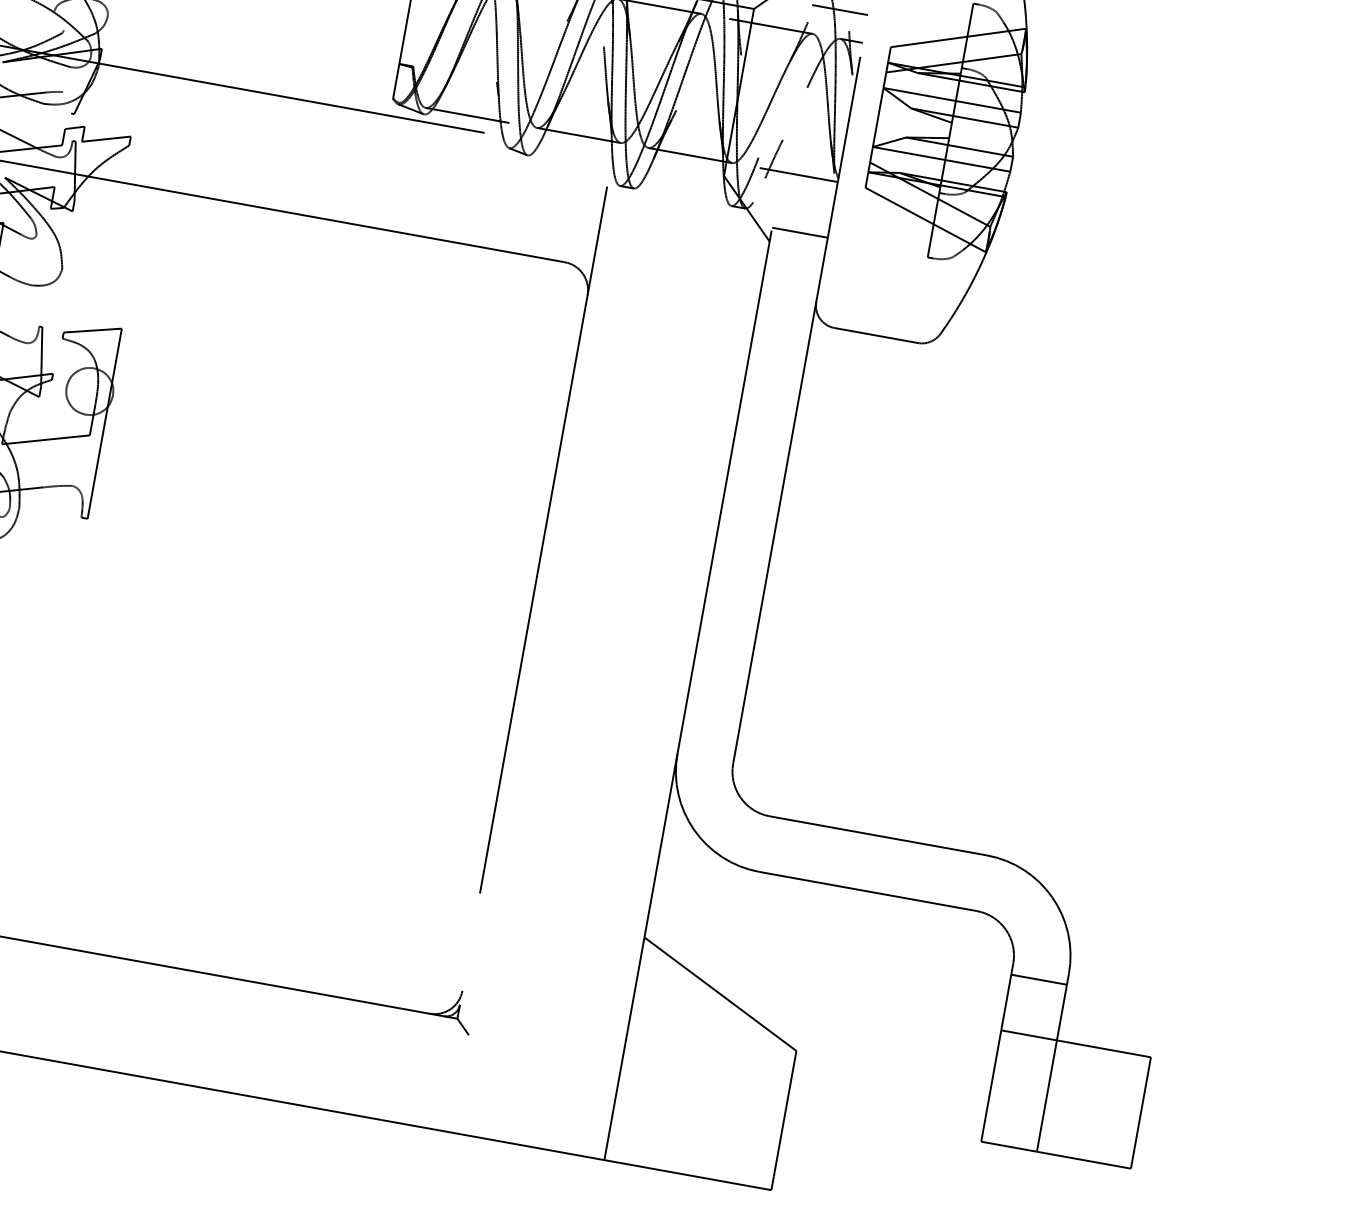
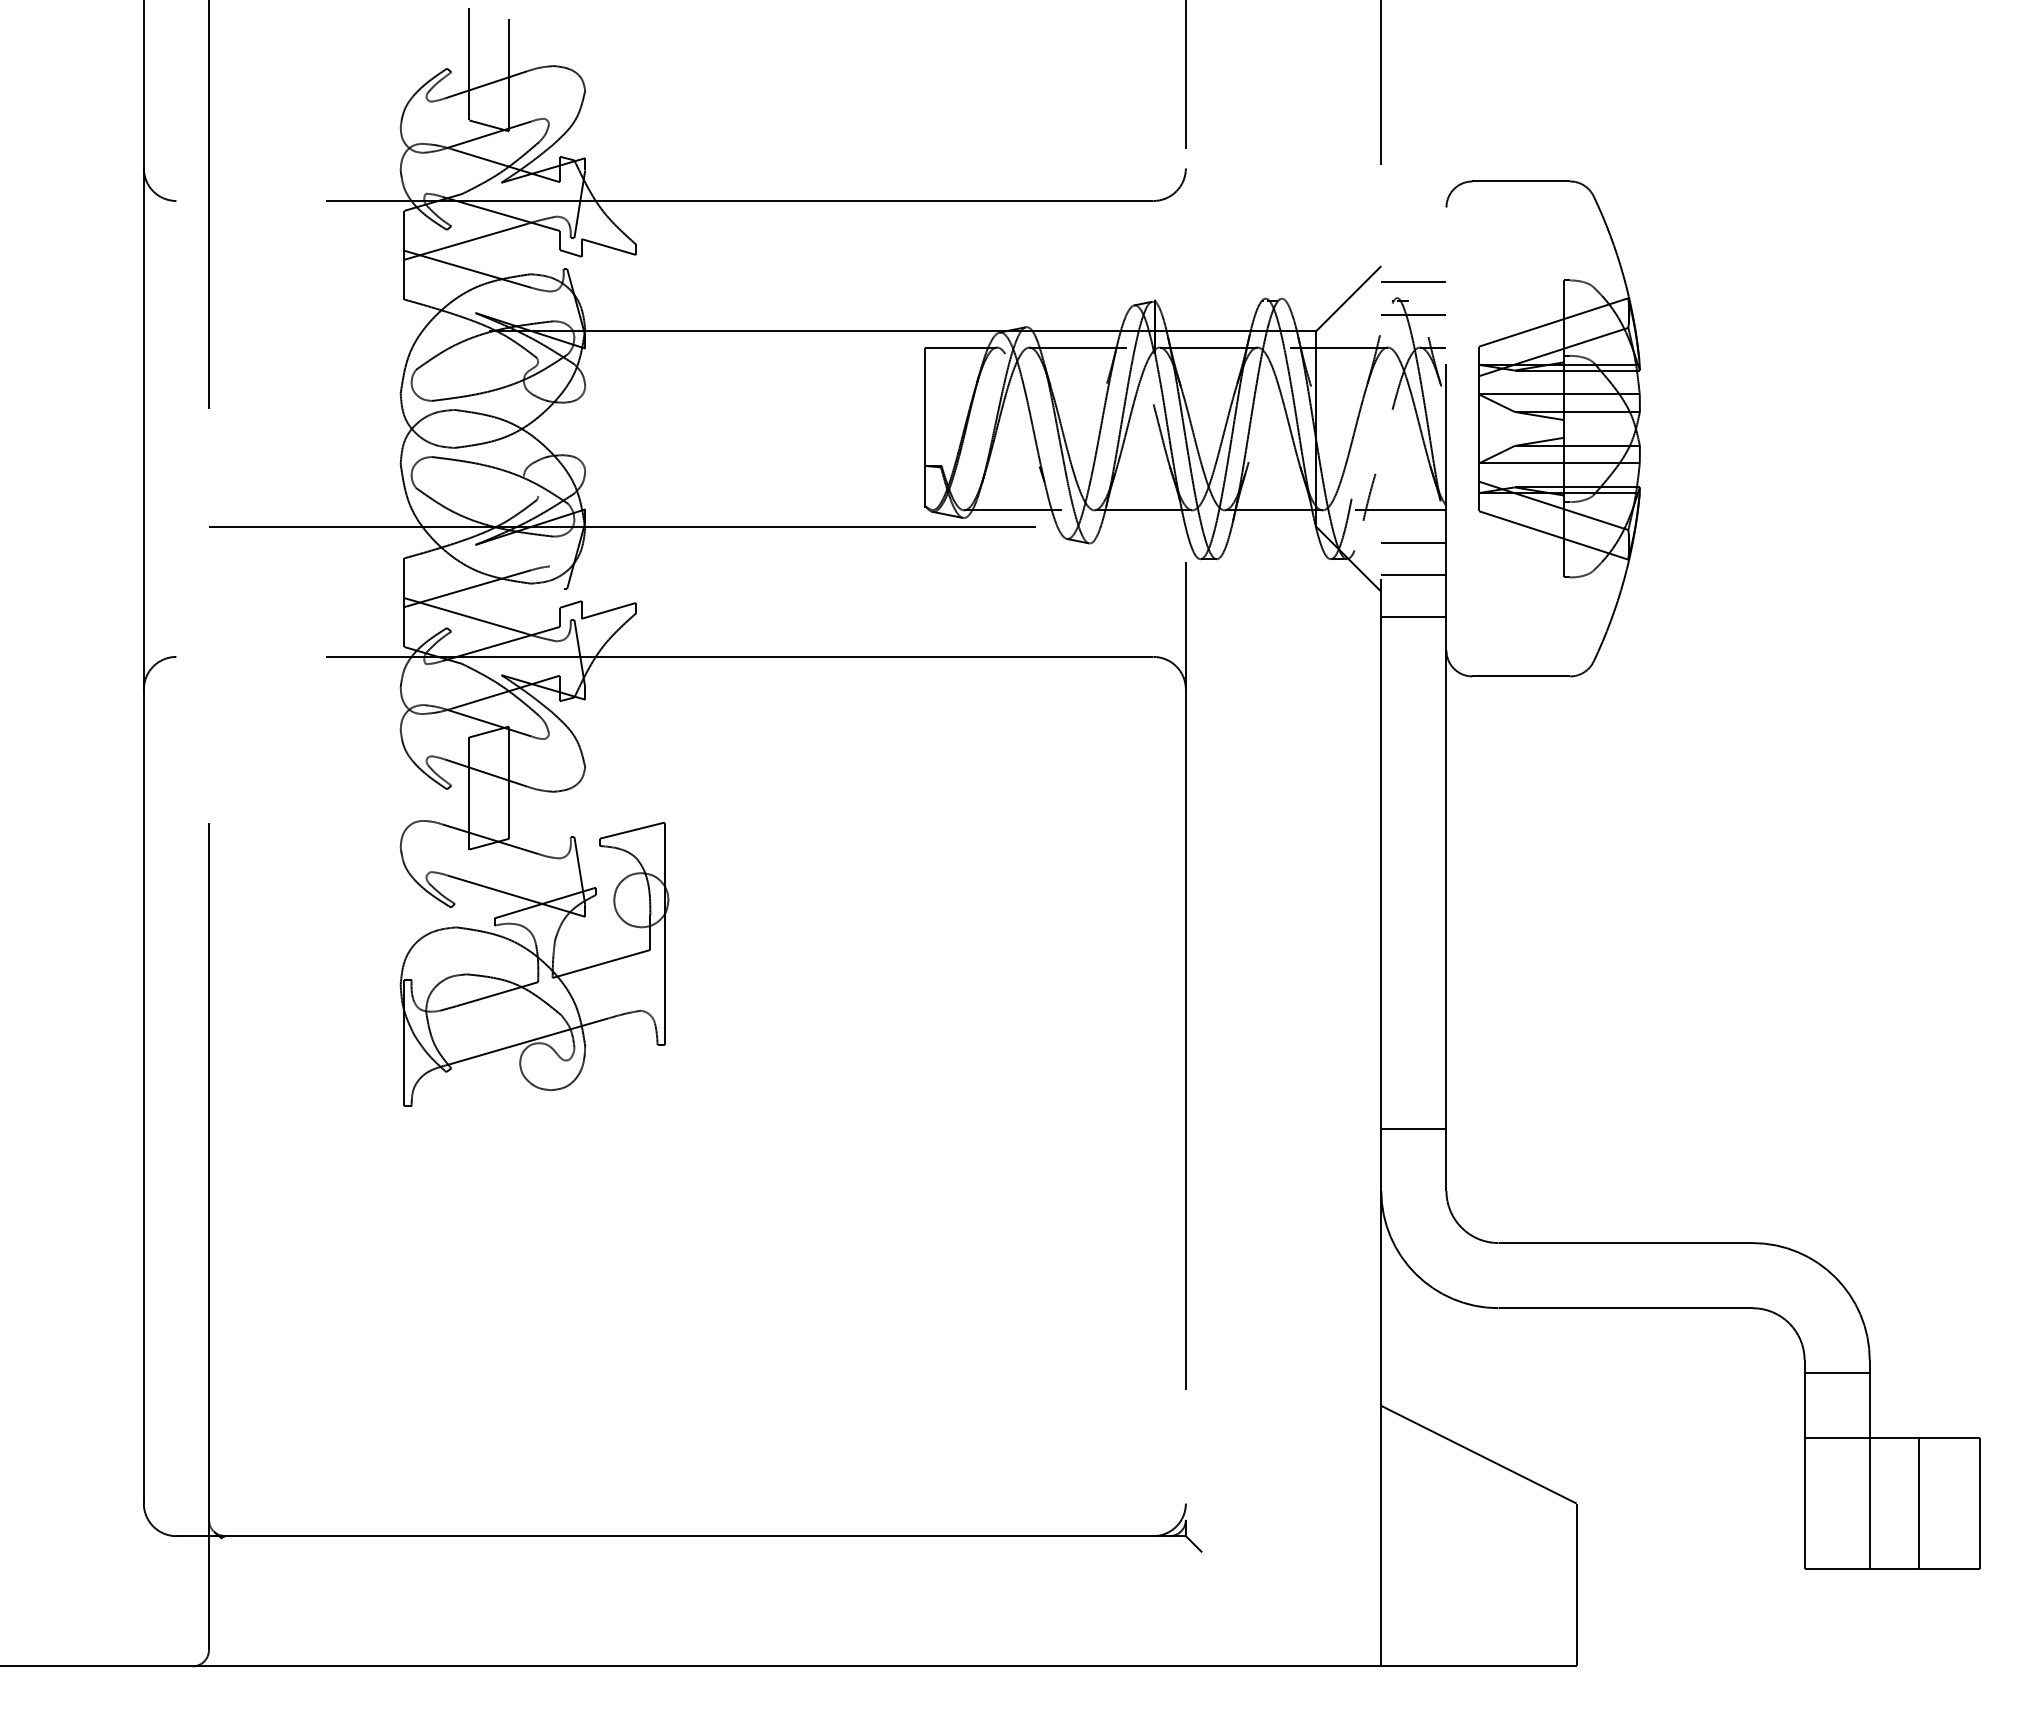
line: (804, 204) -> (1413, 542), added
line: (793, 268) -> (1413, 617), added
line: (714, 706) -> (1413, 1129), added
line: (1088, 1103) -> (1918, 1503), added

